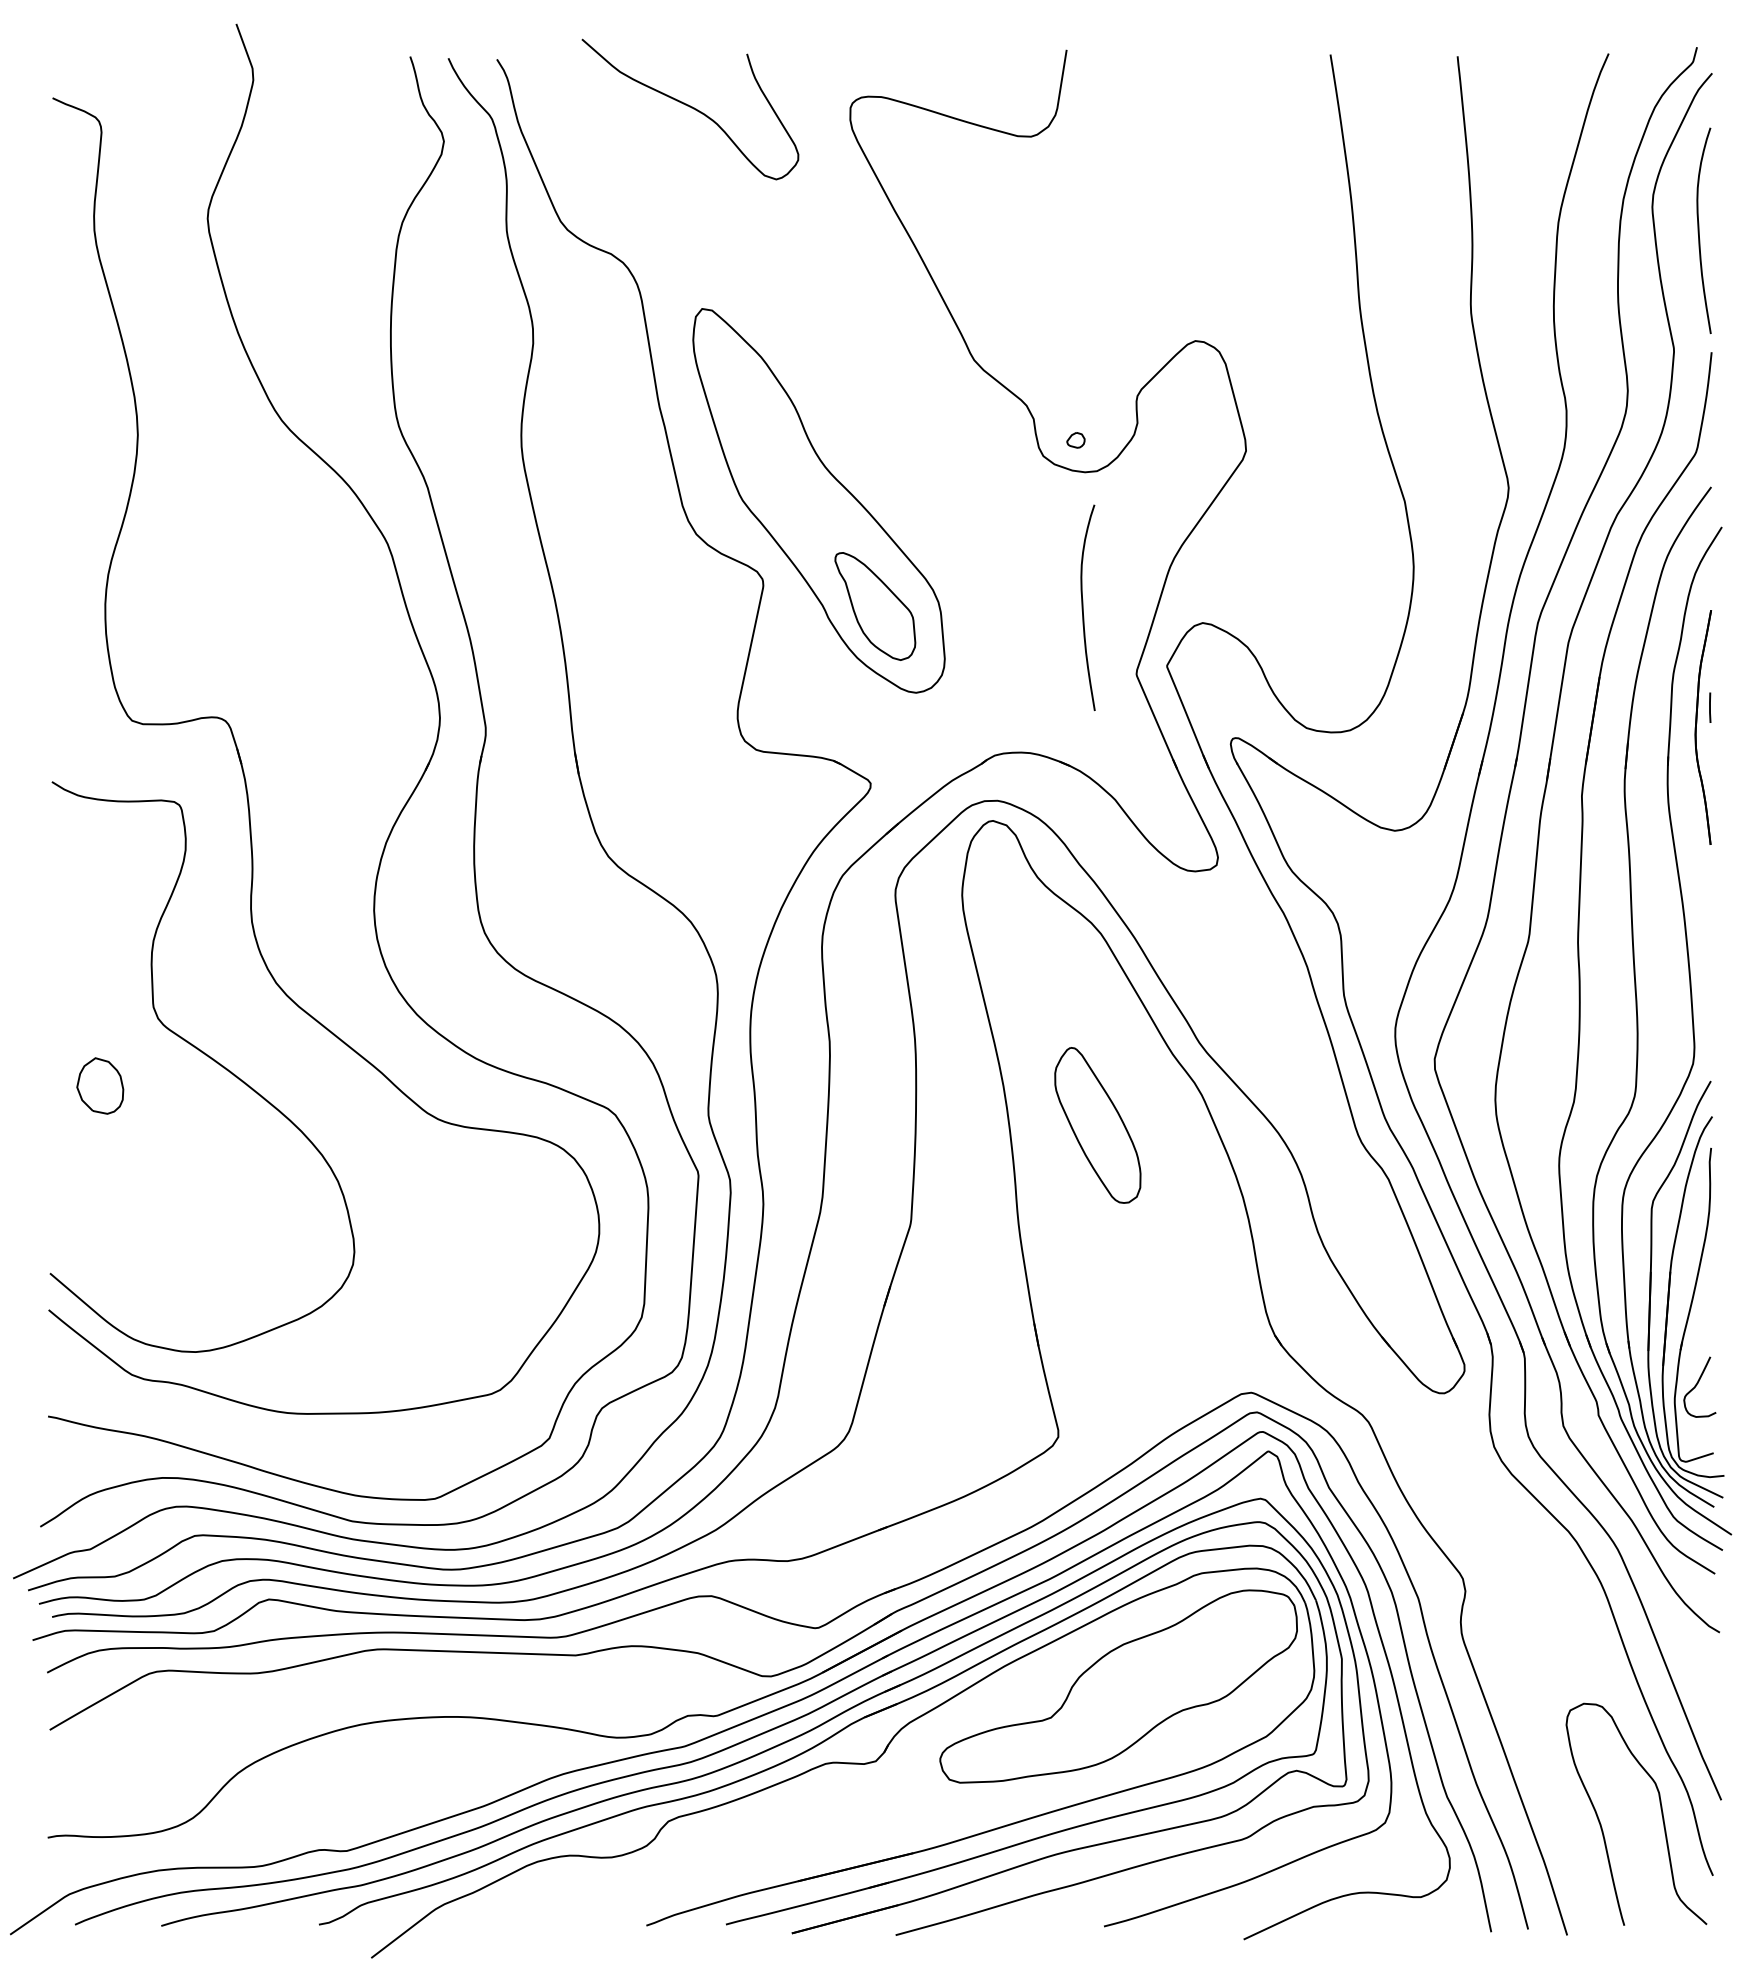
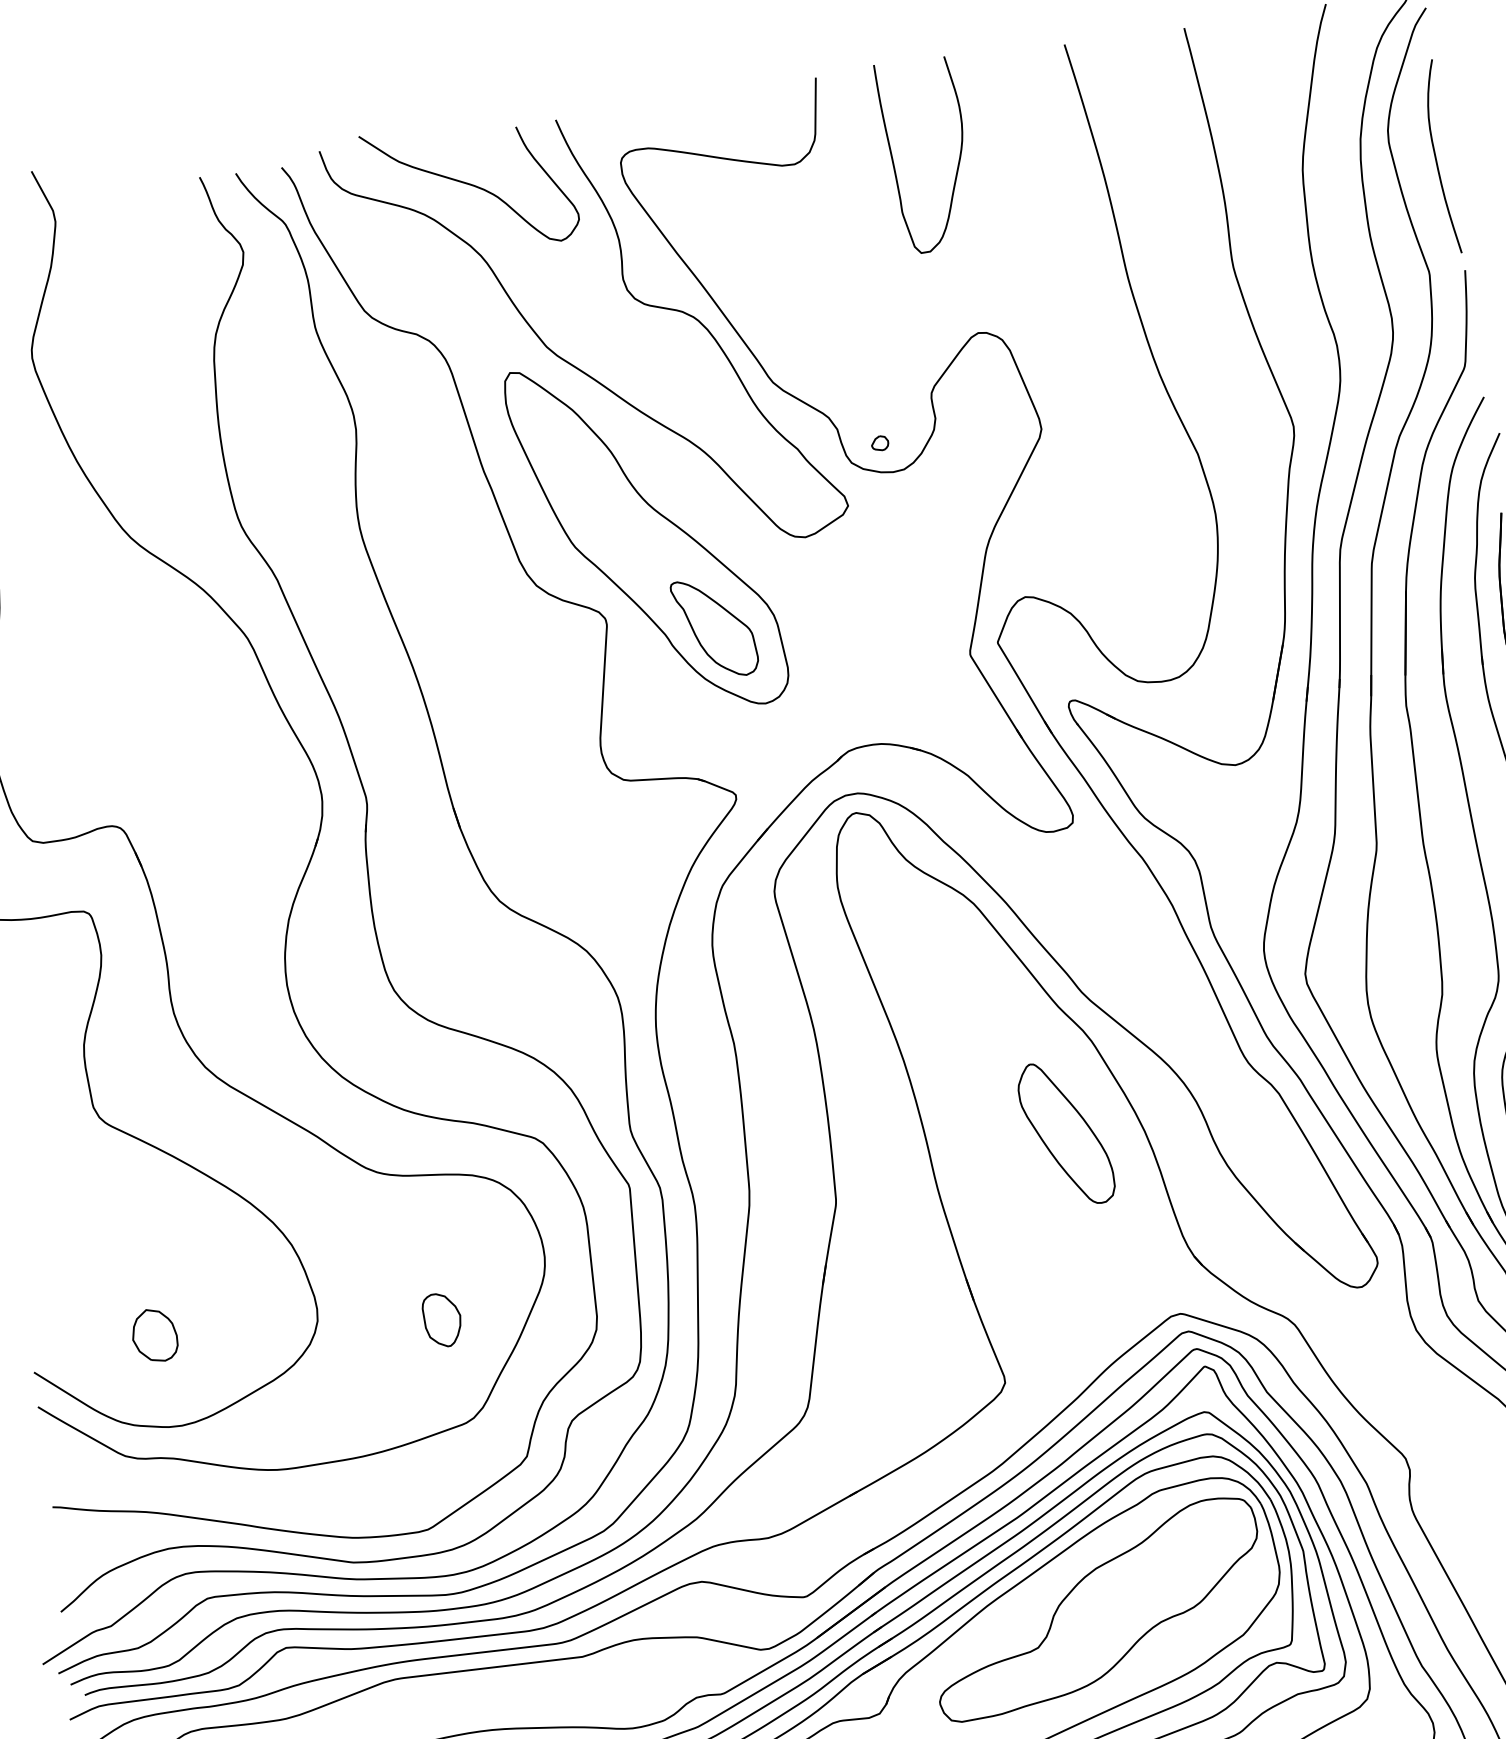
curve: (1201, 159) -> (958, 161), added
curve: (766, 307) -> (570, 362), added
curve: (1083, 607) -> (910, 599), removed
part: (100, 1085) -> (154, 1335), moved
part: (1097, 1125) -> (1065, 1133), moved
part: (483, 1283) -> (442, 1320), added

